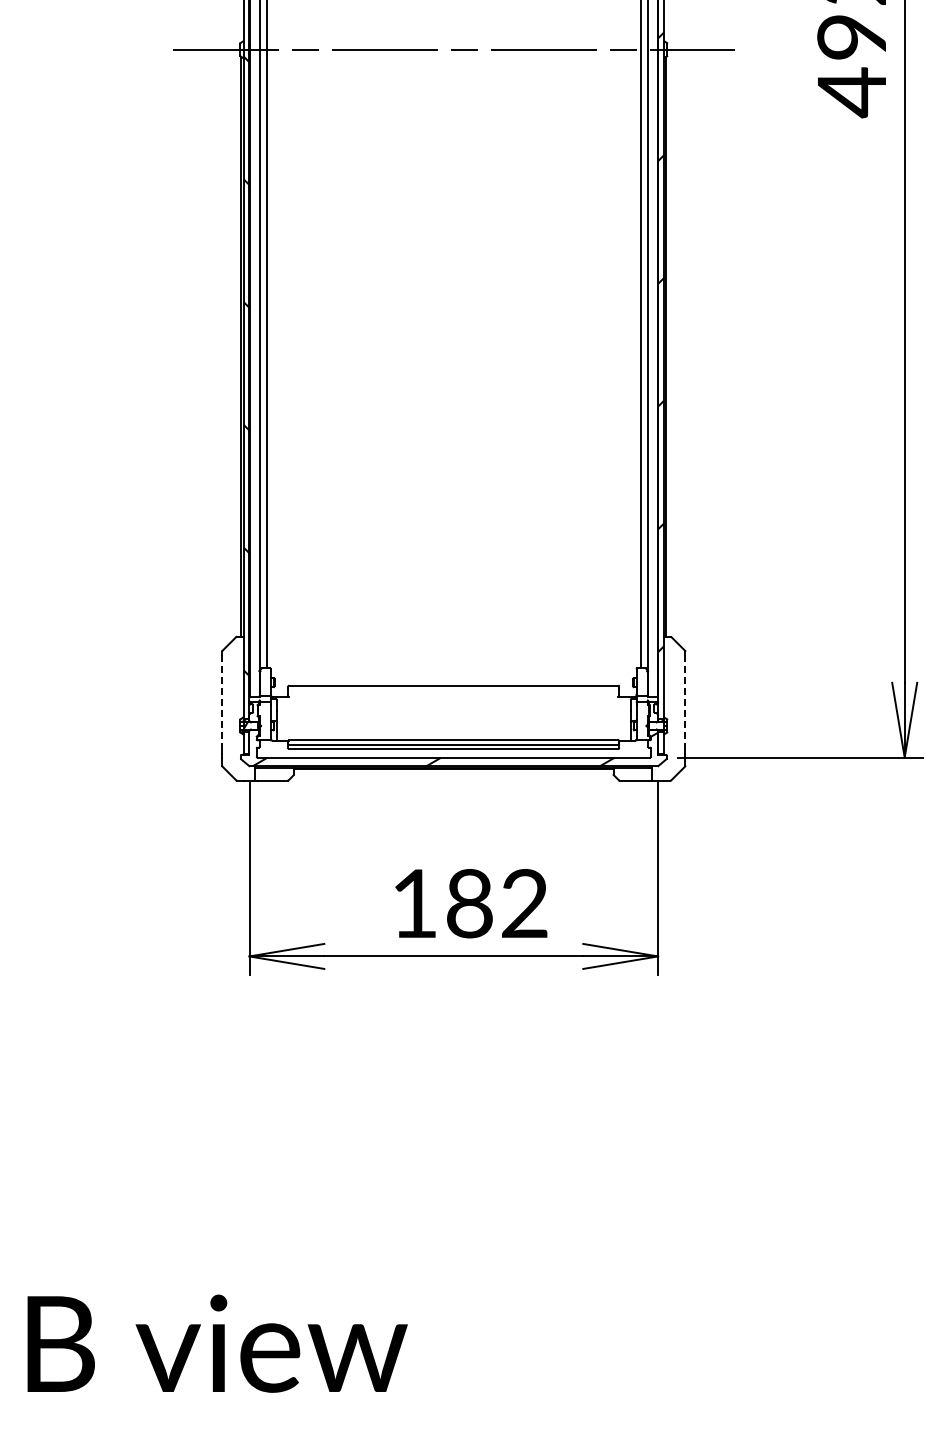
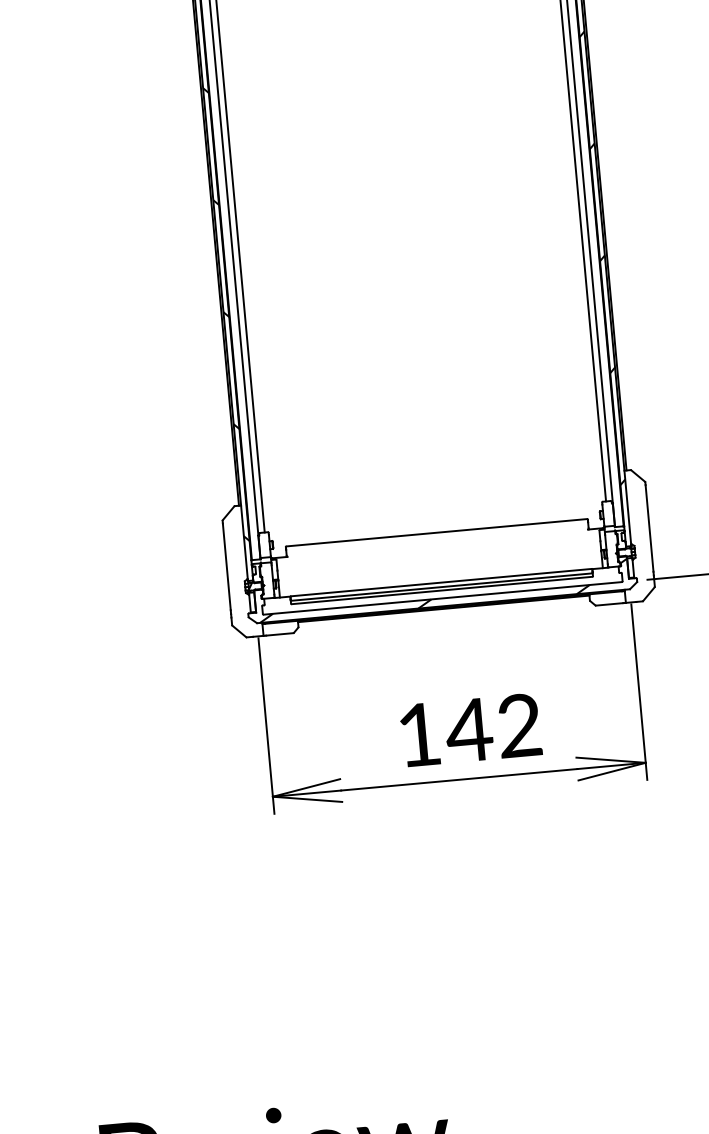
line: (685, 701) -> (649, 527), dashed -> solid
line: (222, 702) -> (227, 567), dashed -> solid
text: (468, 903) -> (468, 730), 182 -> 142

